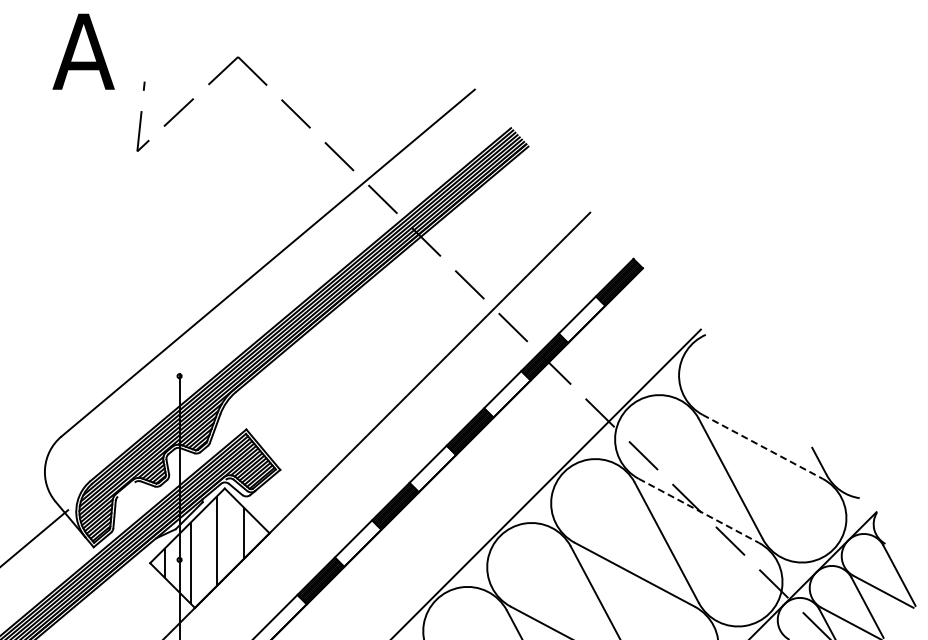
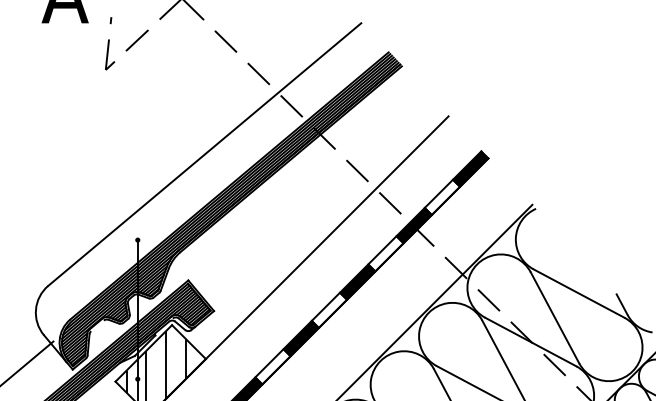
line: (763, 447) -> (579, 294), dashed -> solid
line: (699, 511) -> (531, 342), dashed -> solid

